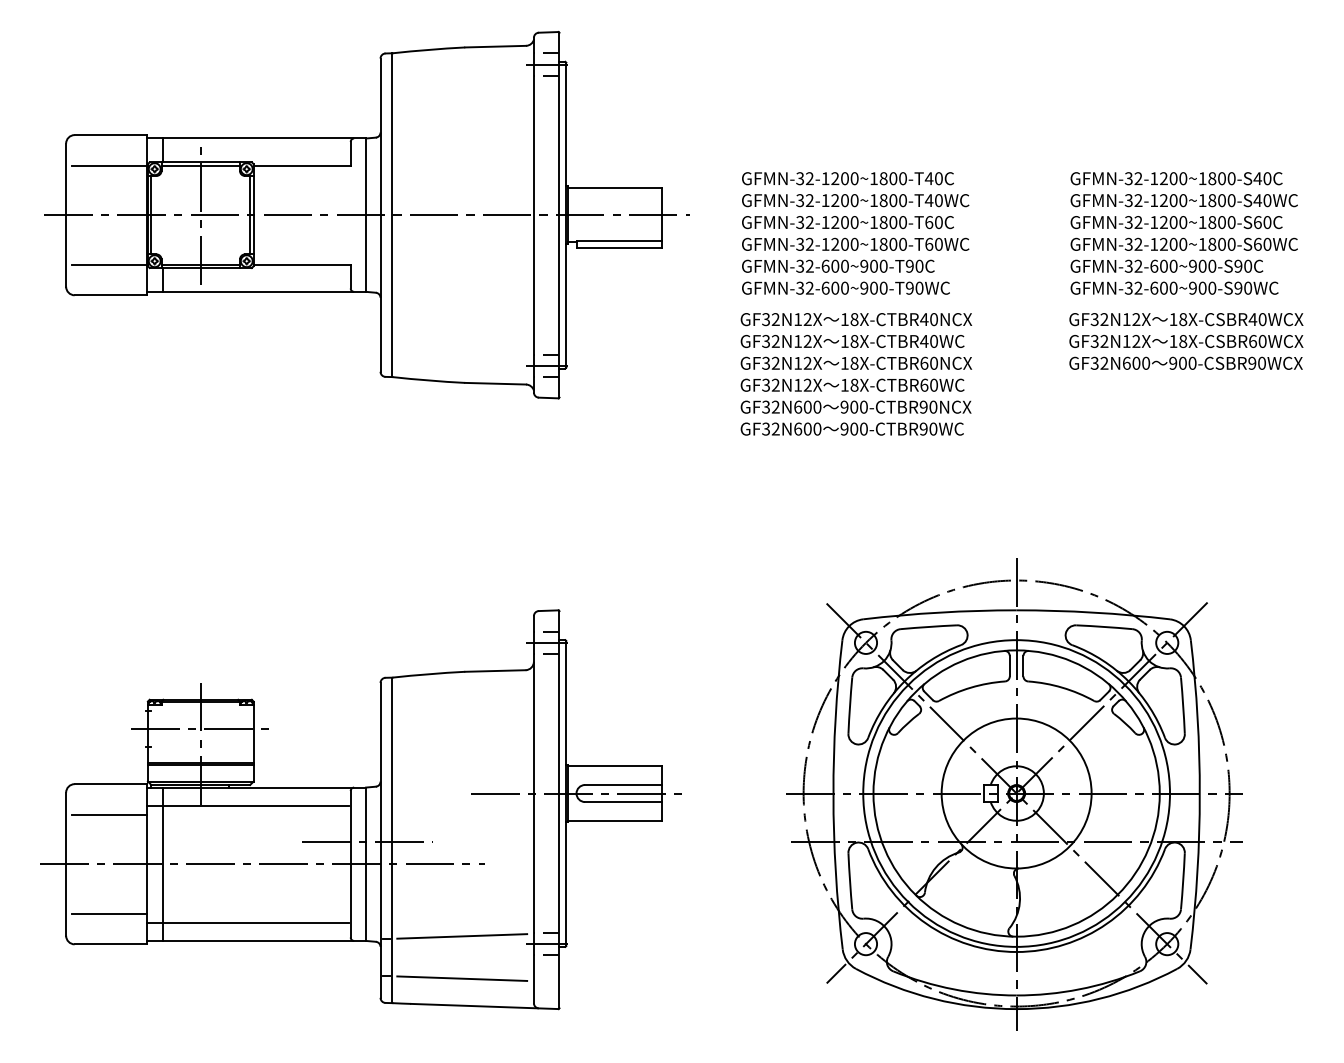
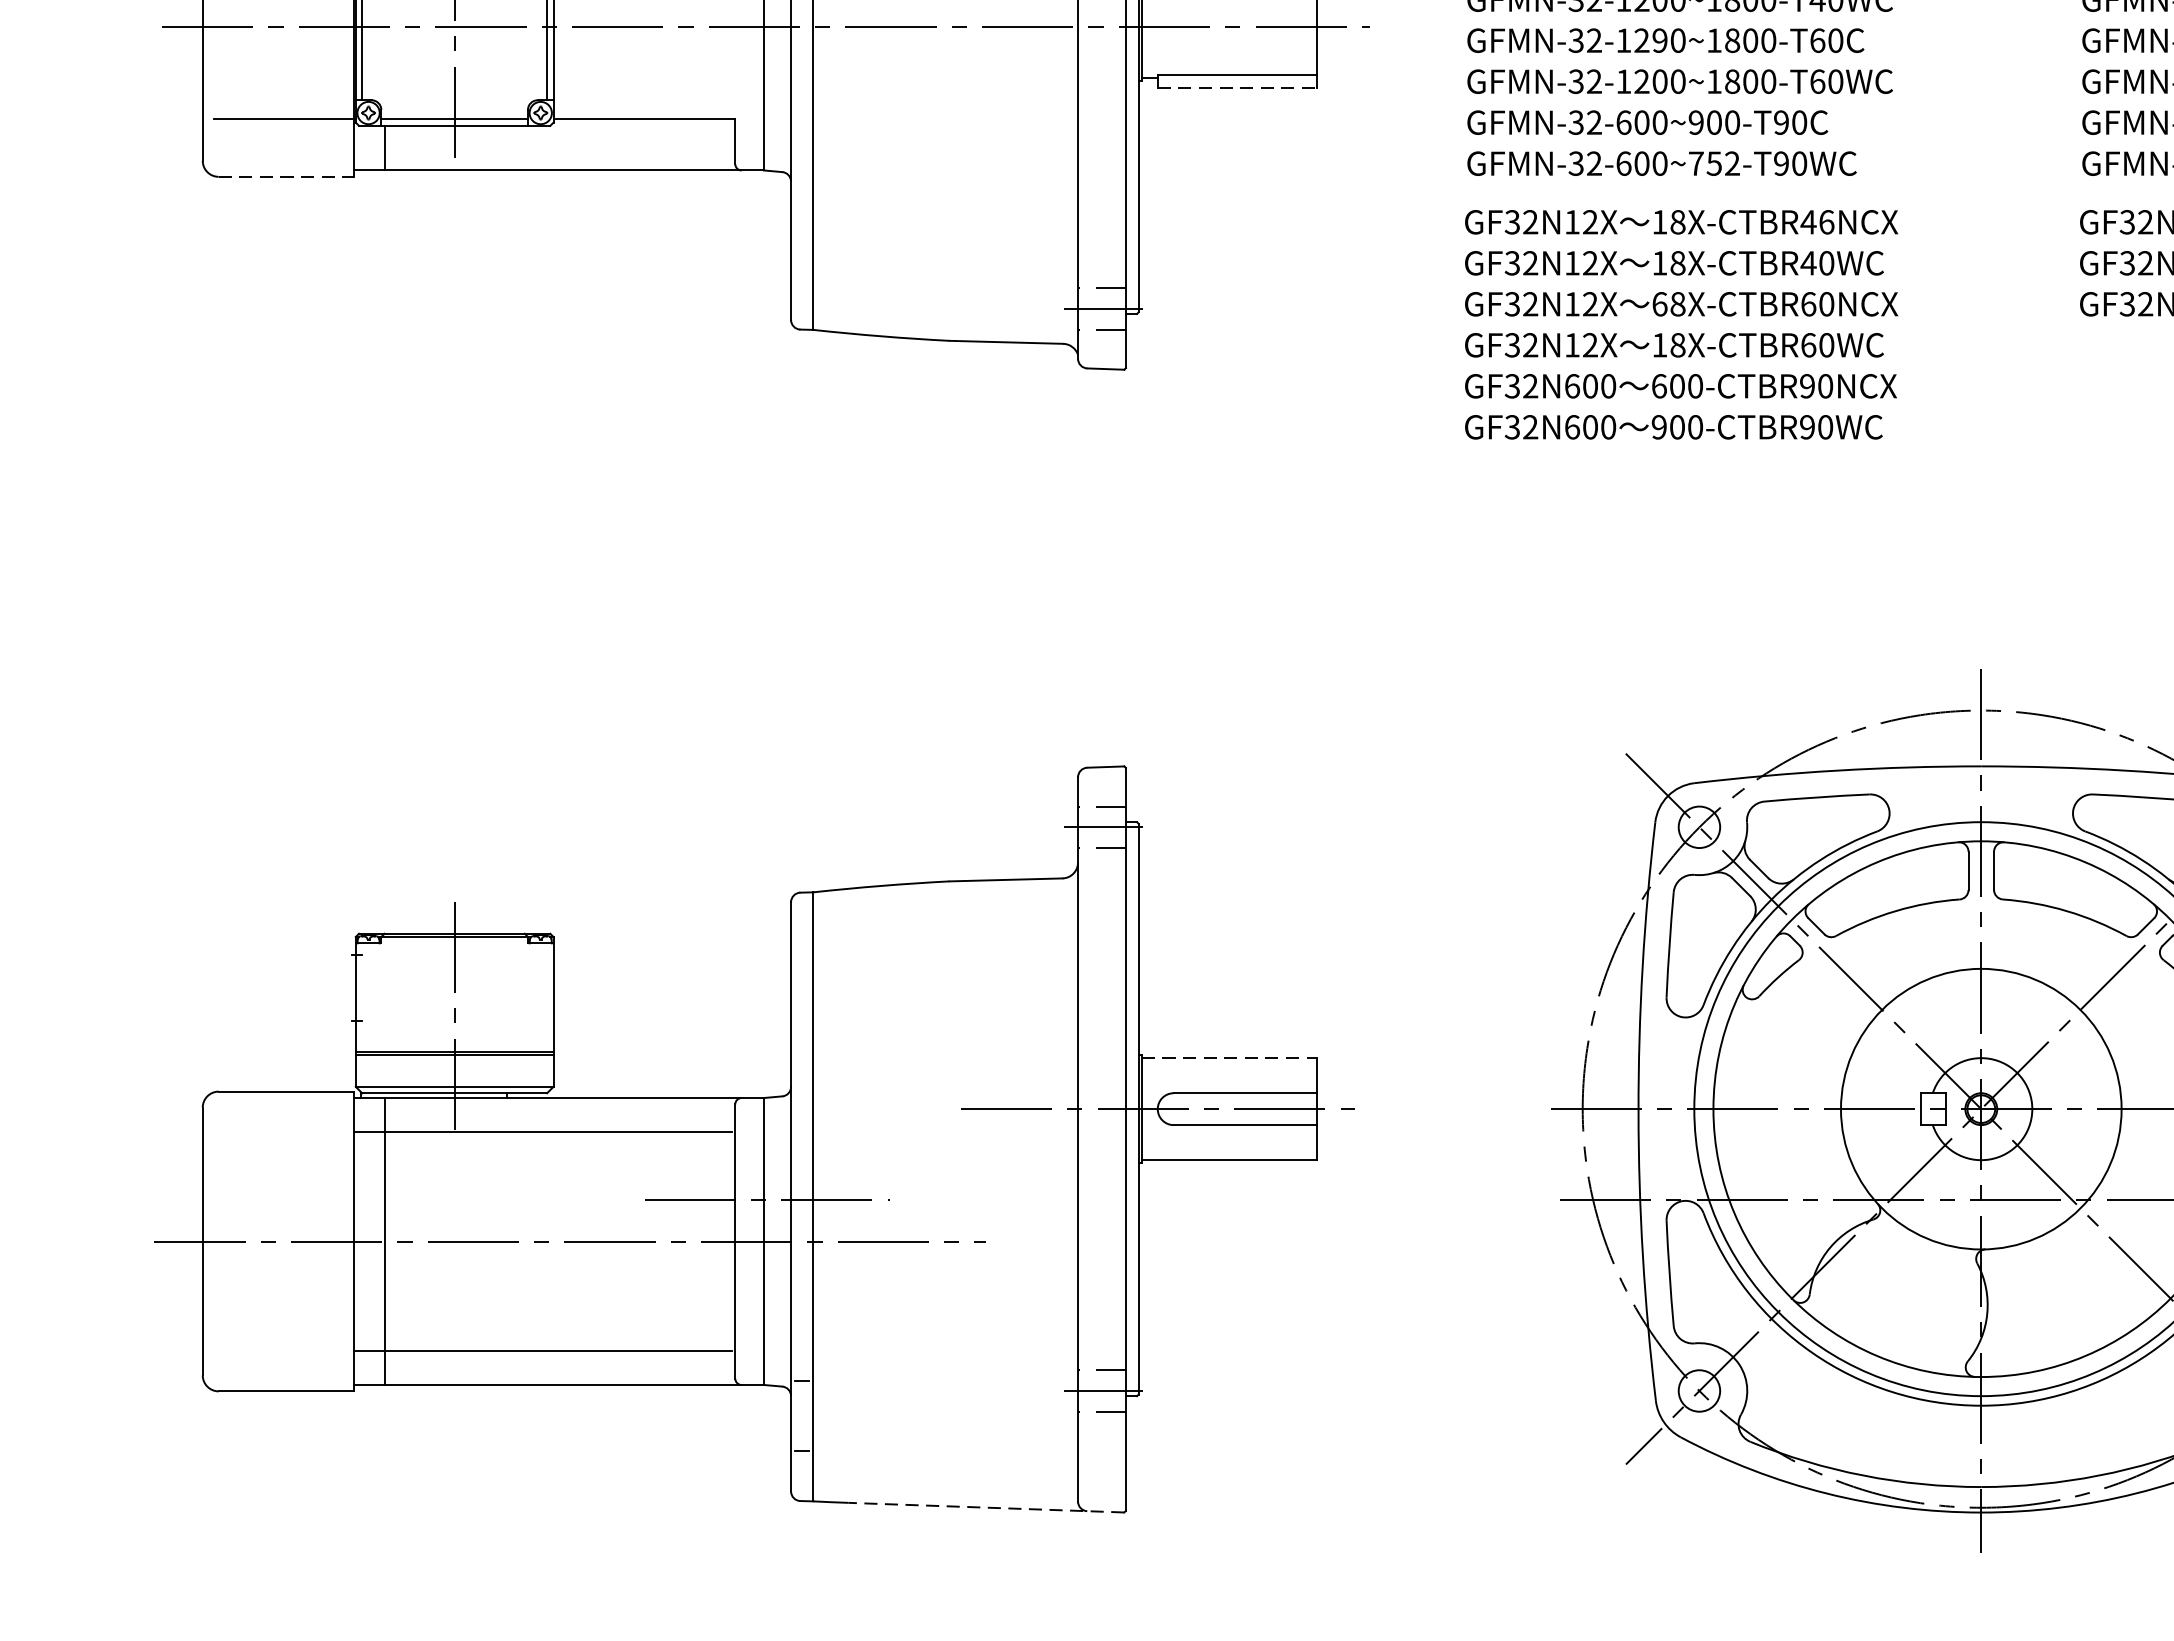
text: (844, 222) -> (1659, 40), GFMN-32-1200~1800-T60C -> GFMN-32-1290~1800-T60C
line: (619, 247) -> (1238, 87), solid -> dashed
text: (873, 287) -> (1713, 162), GFMN-32-600~900-T90WC -> GFMN-32-600~752-T90WC
line: (111, 295) -> (287, 177), solid -> dashed
text: (934, 319) -> (1827, 222), 18X-CTBR40NCX -> 18X-CTBR46NCX
text: (844, 362) -> (1659, 302), 18X-CTBR60NCX -> 68X-CTBR60NCX
text: (844, 406) -> (1659, 384), 900-CTBR90NCX -> 600-CTBR90NCX
line: (200, 728) -> (454, 987), removed
line: (614, 766) -> (1228, 1058), solid -> dashed
line: (109, 814) -> (283, 1148), removed
line: (109, 913) -> (283, 1333), removed
line: (462, 936) -> (944, 1376), removed
line: (462, 978) -> (944, 1455), removed
line: (484, 1006) -> (985, 1507), solid -> dashed

